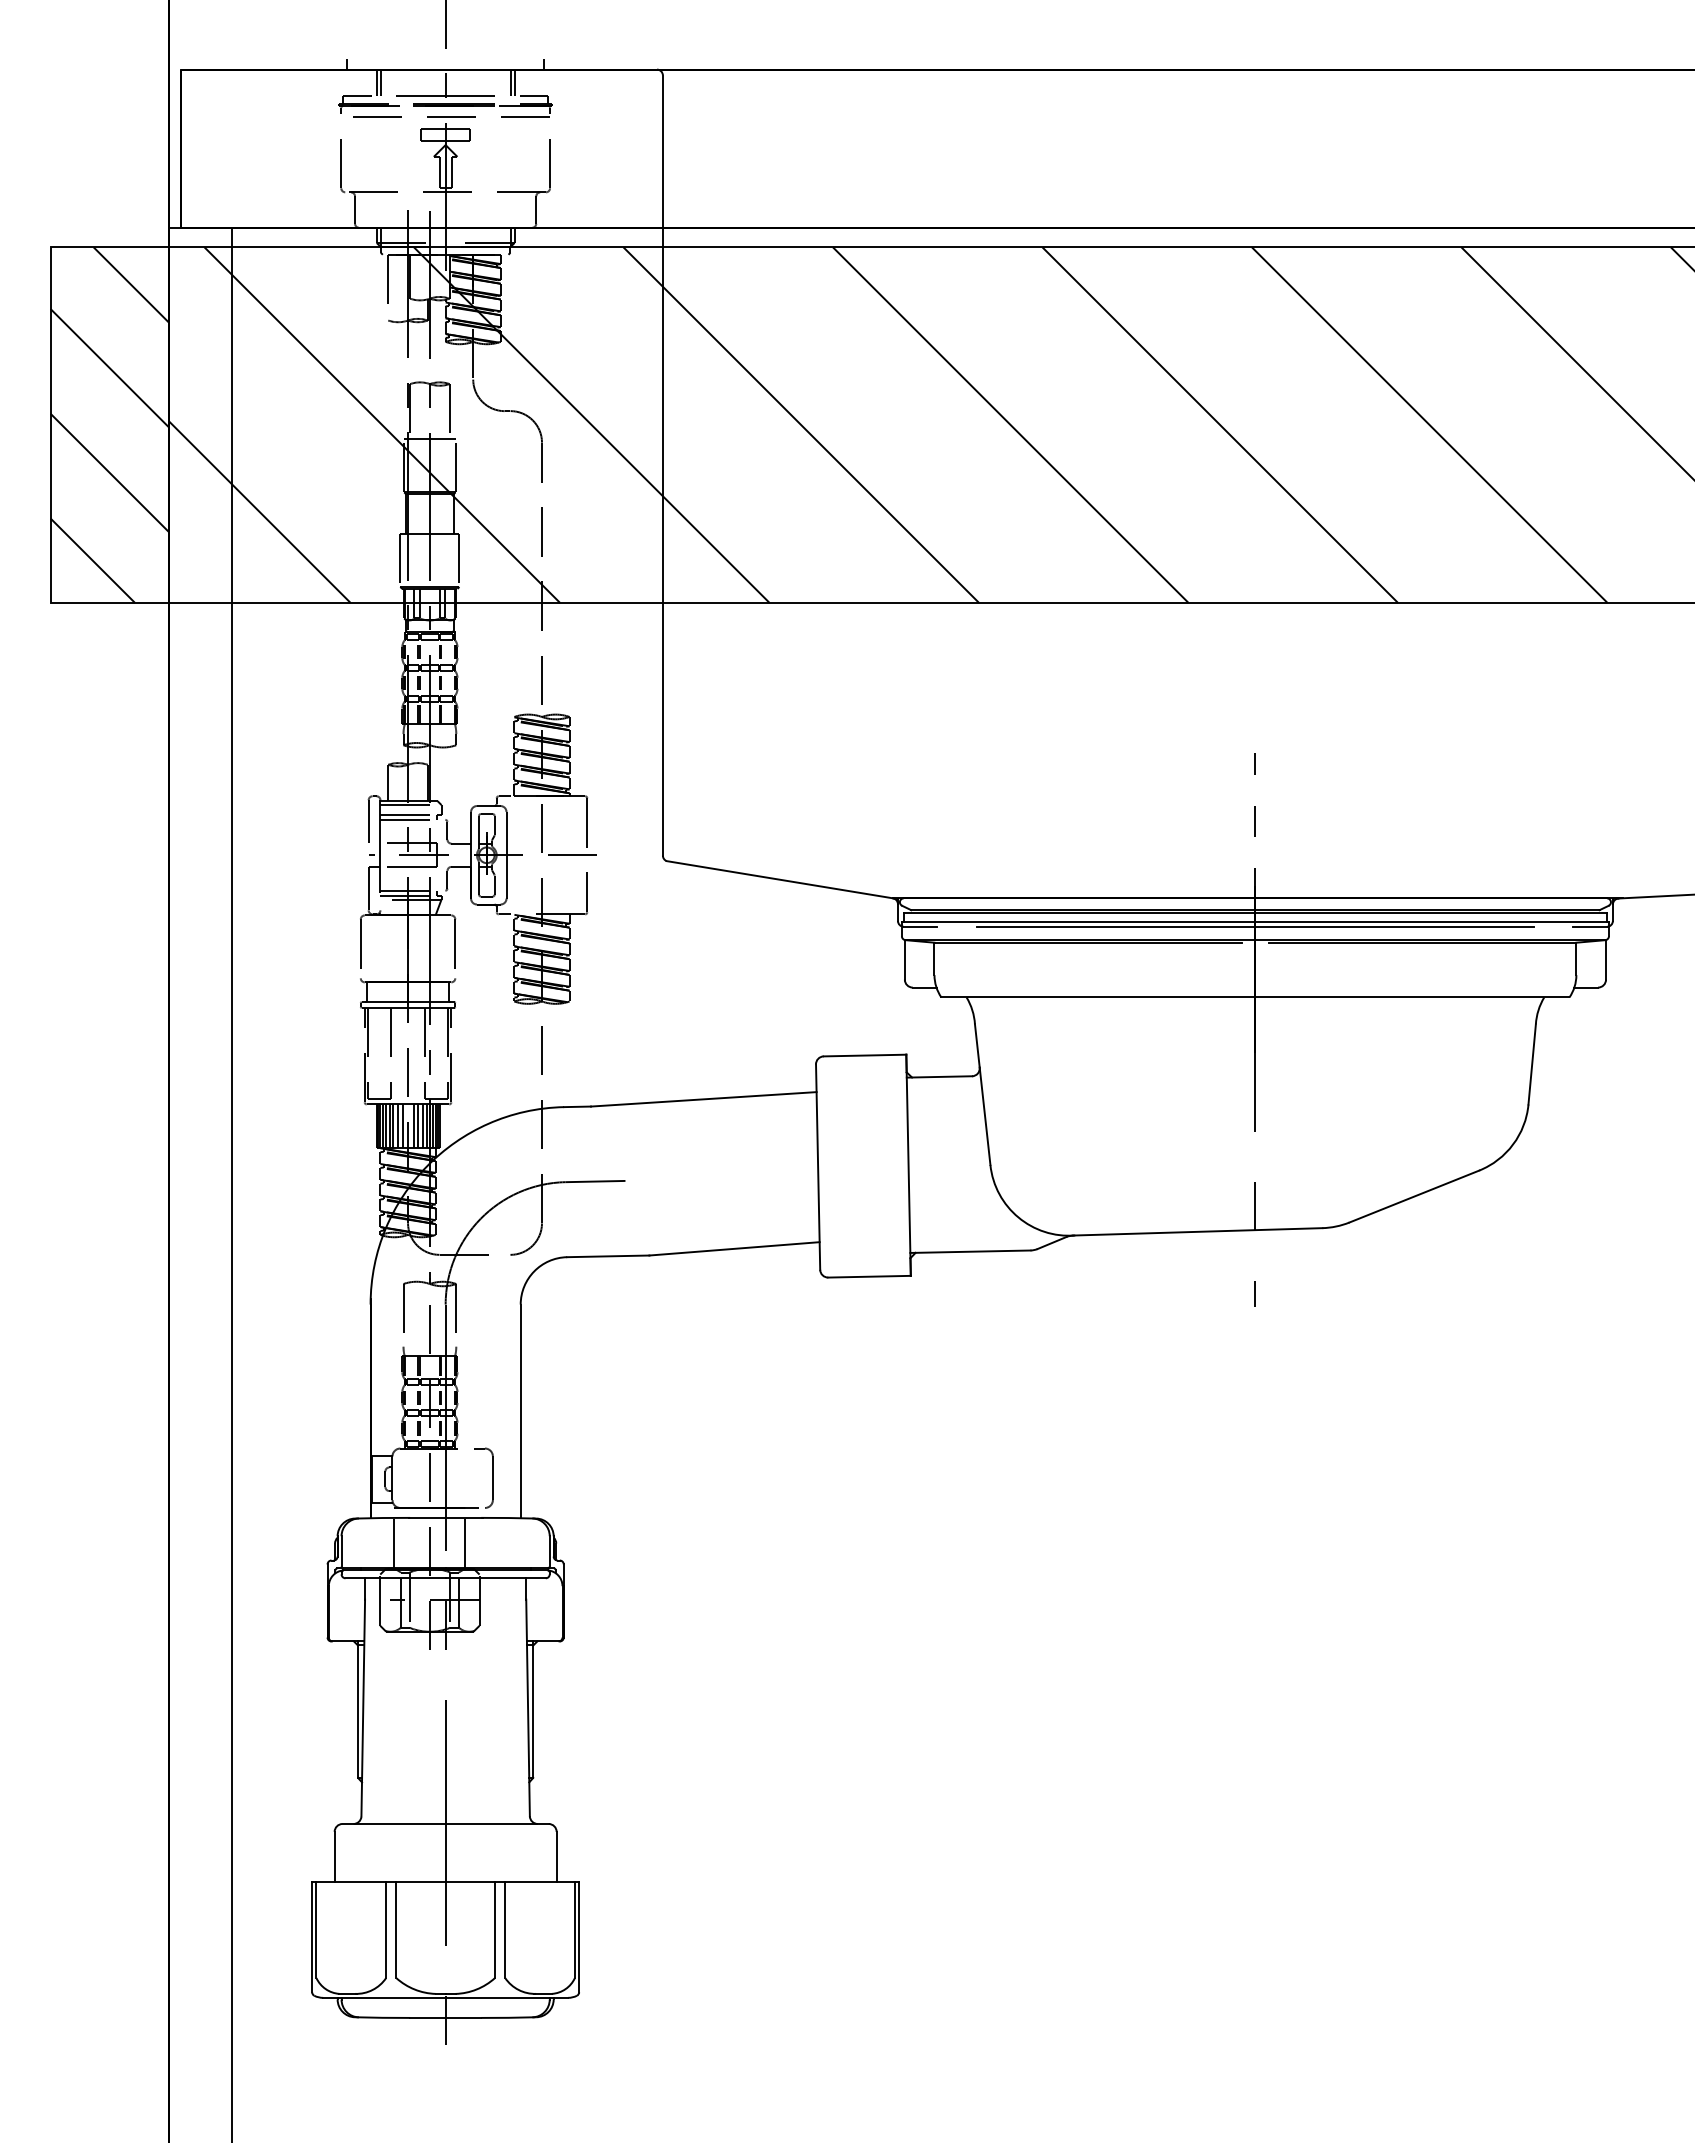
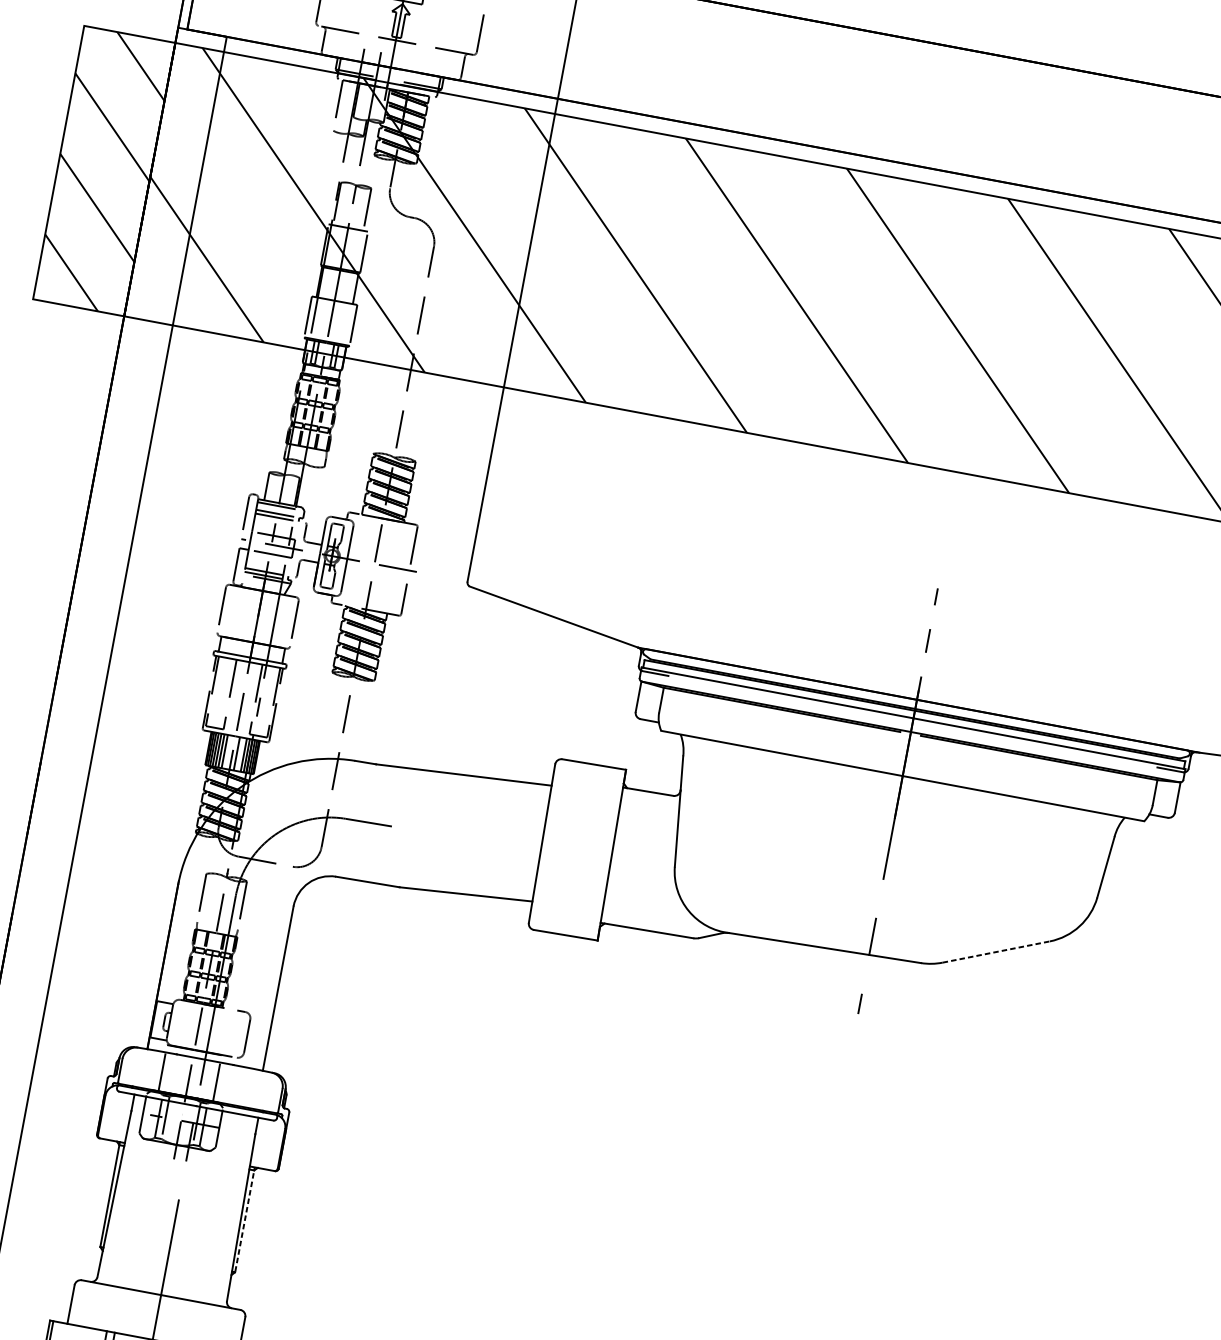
line: (1254, 926) -> (912, 721), removed
line: (402, 1125) -> (228, 751), removed
line: (418, 1125) -> (240, 754), removed
line: (1414, 1196) -> (996, 952), solid -> dashed
line: (533, 1709) -> (245, 1219), solid -> dashed

